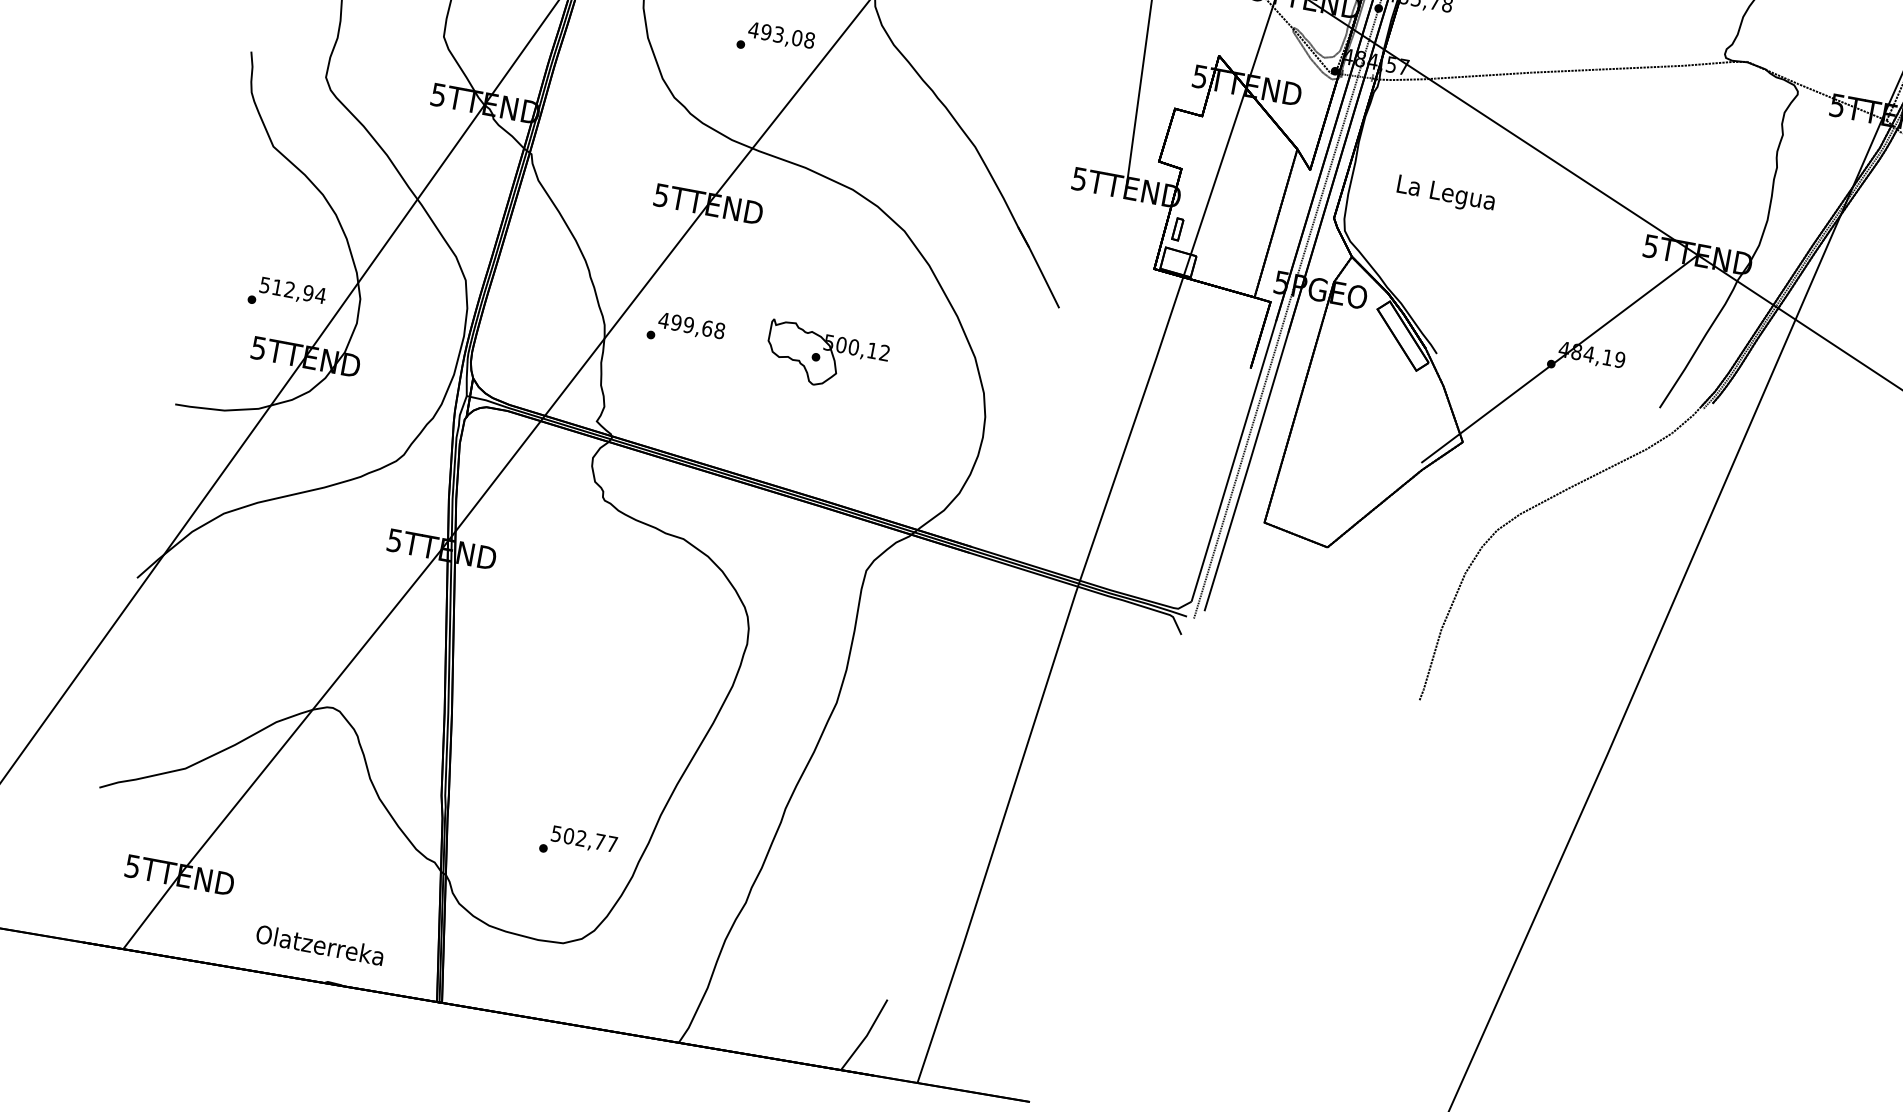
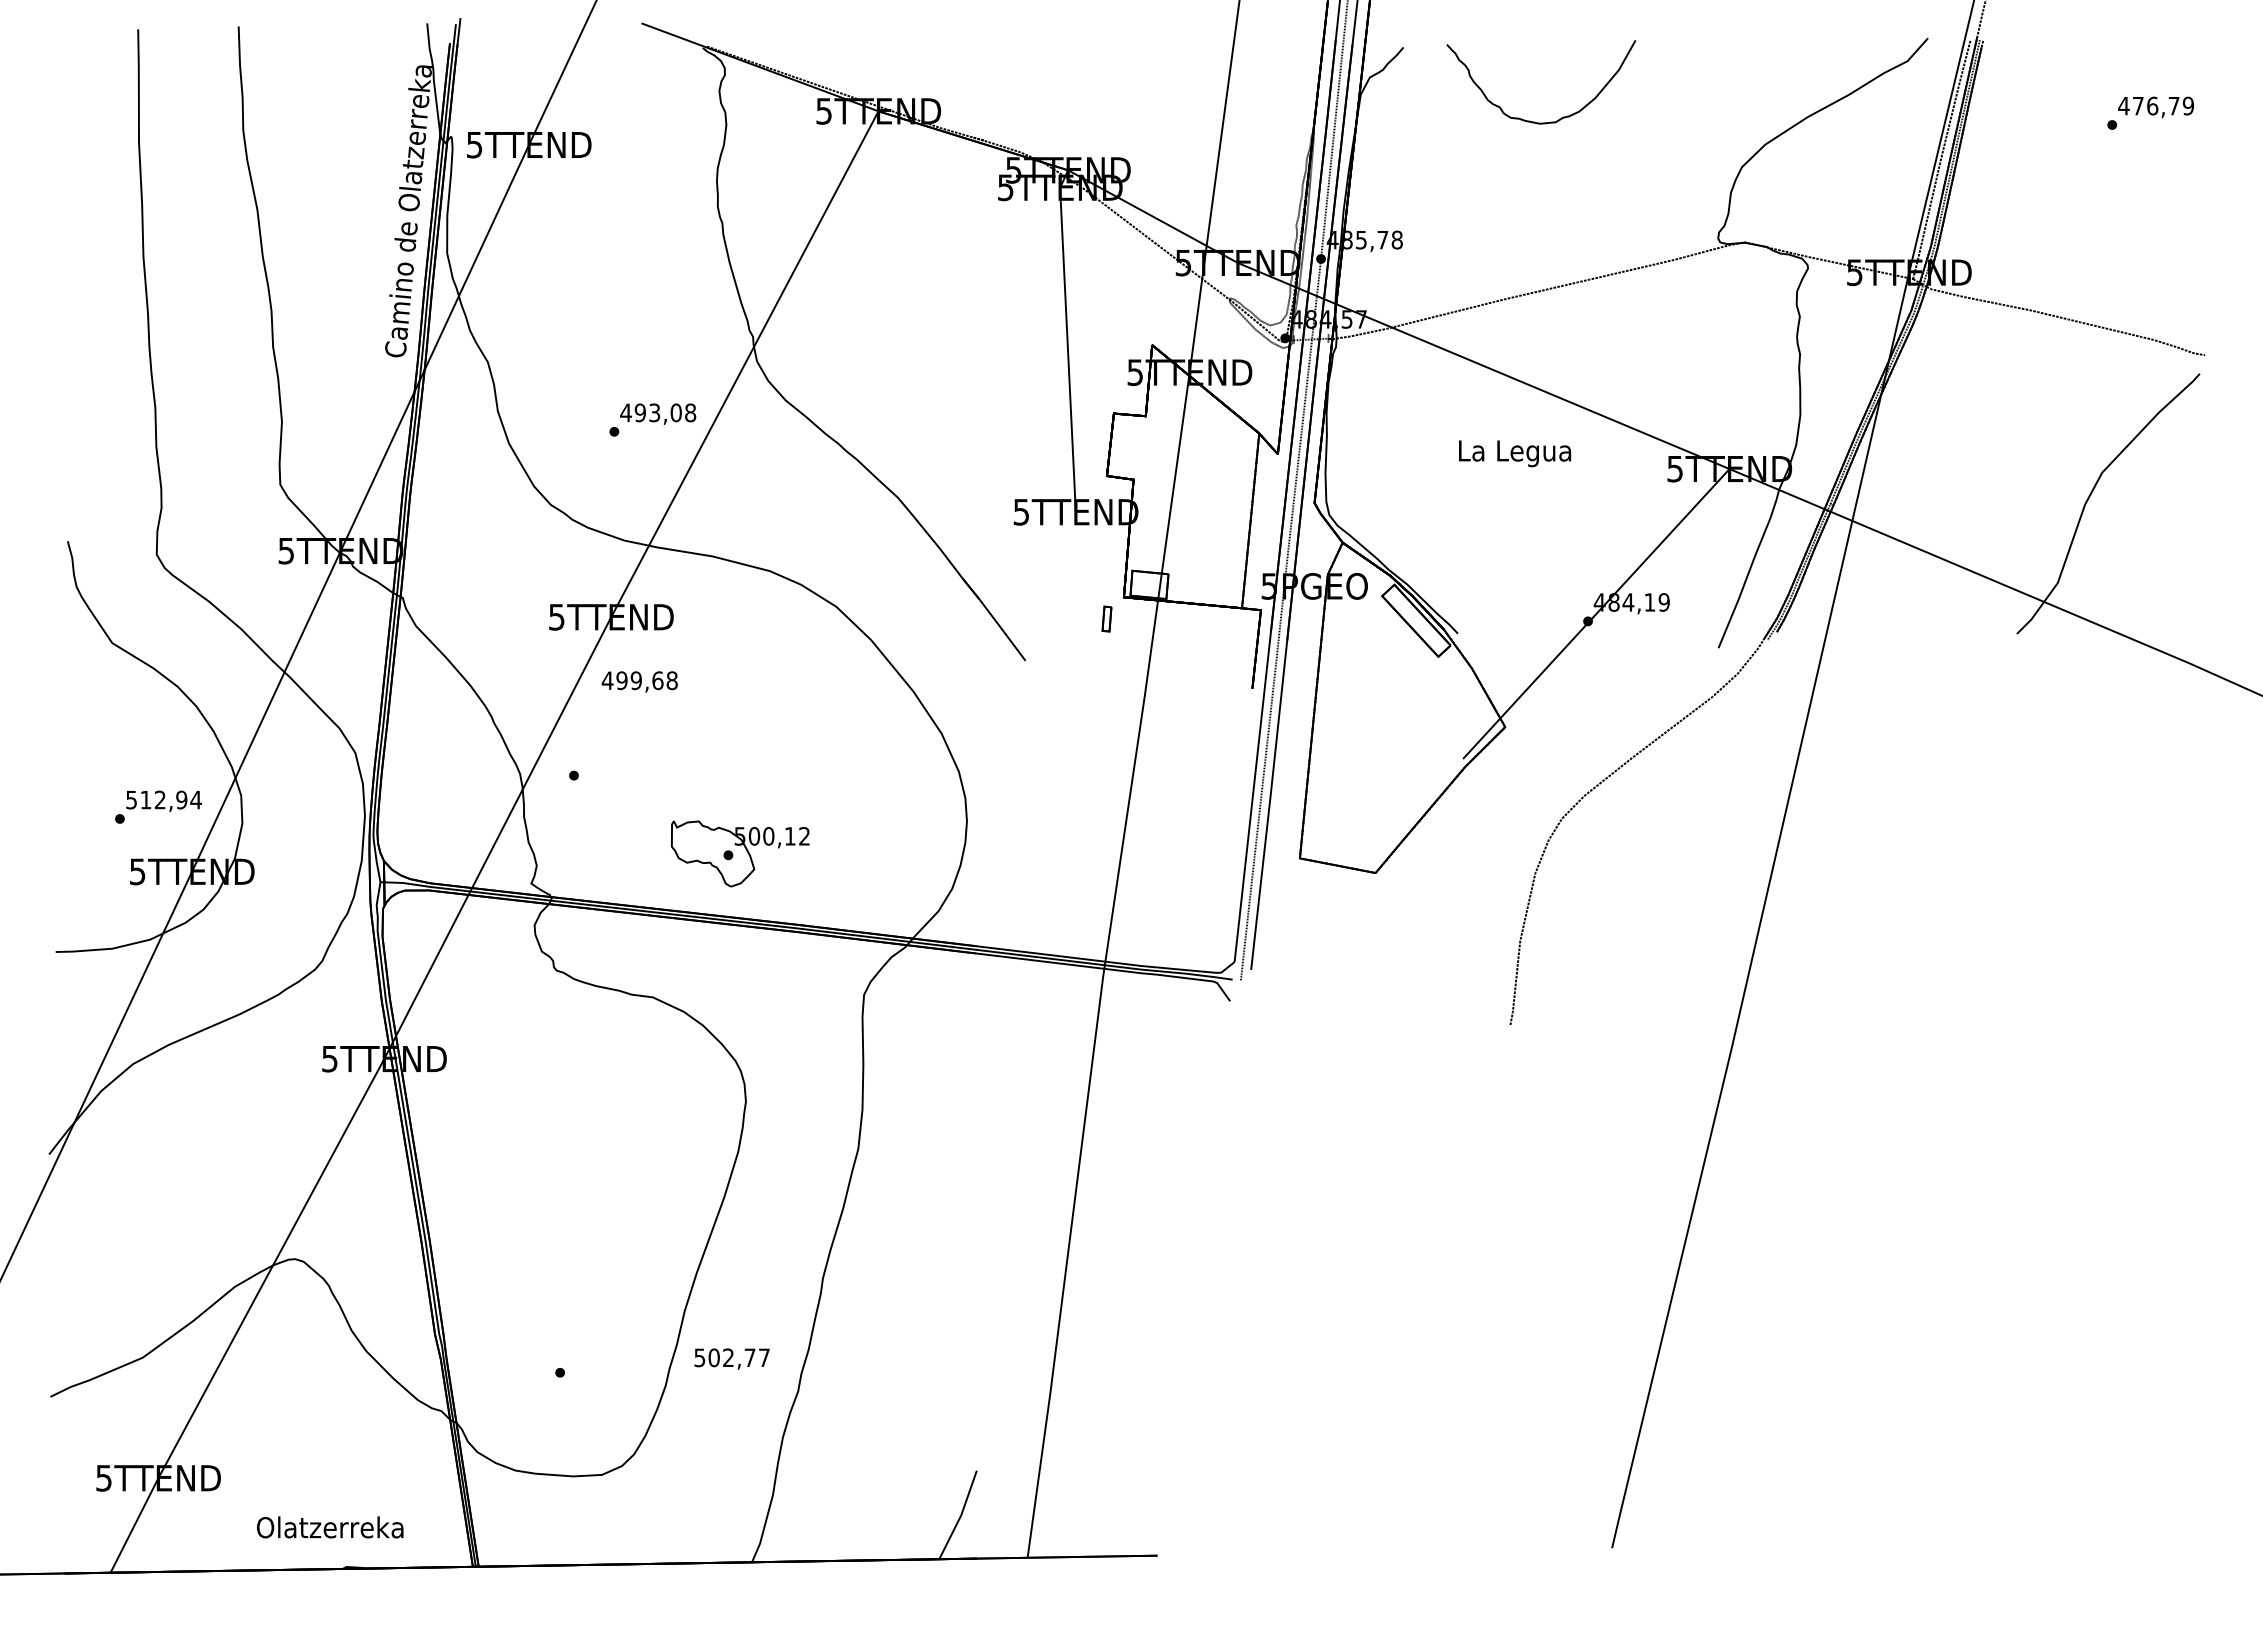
text: (1446, 194) -> (1515, 453), moved
part: (1177, 228) -> (1106, 618), moved
text: (691, 326) -> (639, 681), moved
part: (826, 357) -> (740, 853), moved
text: (583, 839) -> (731, 1358), moved

